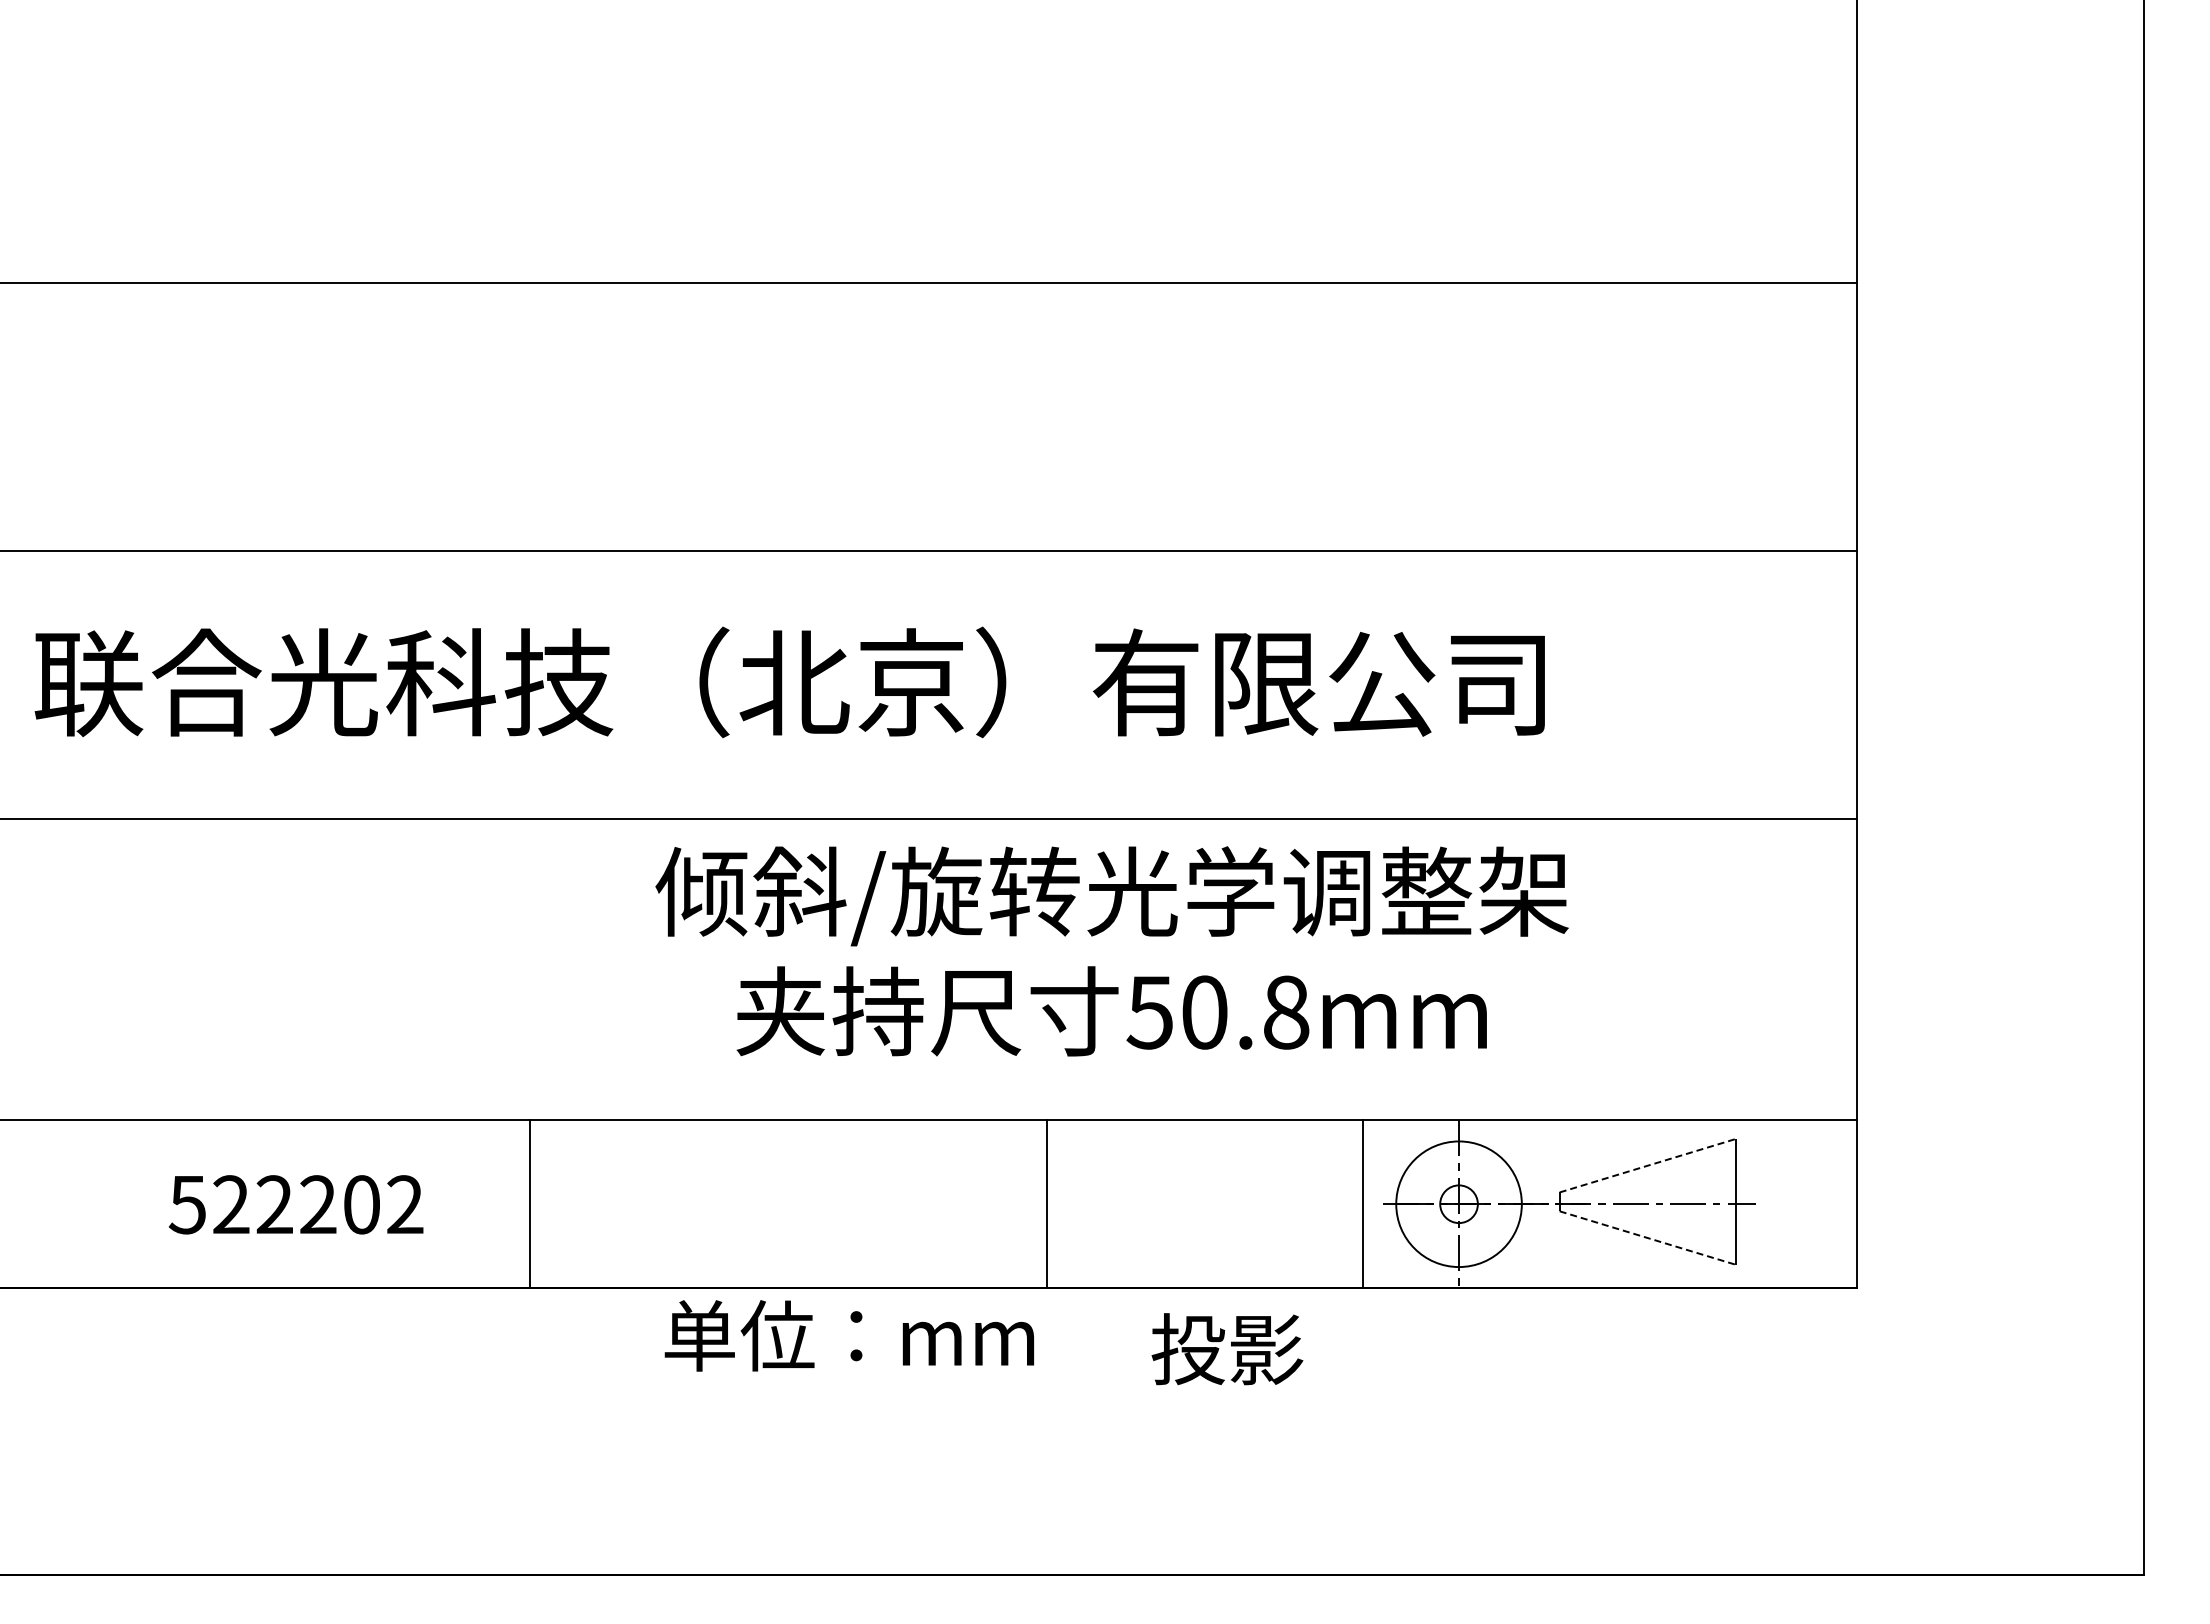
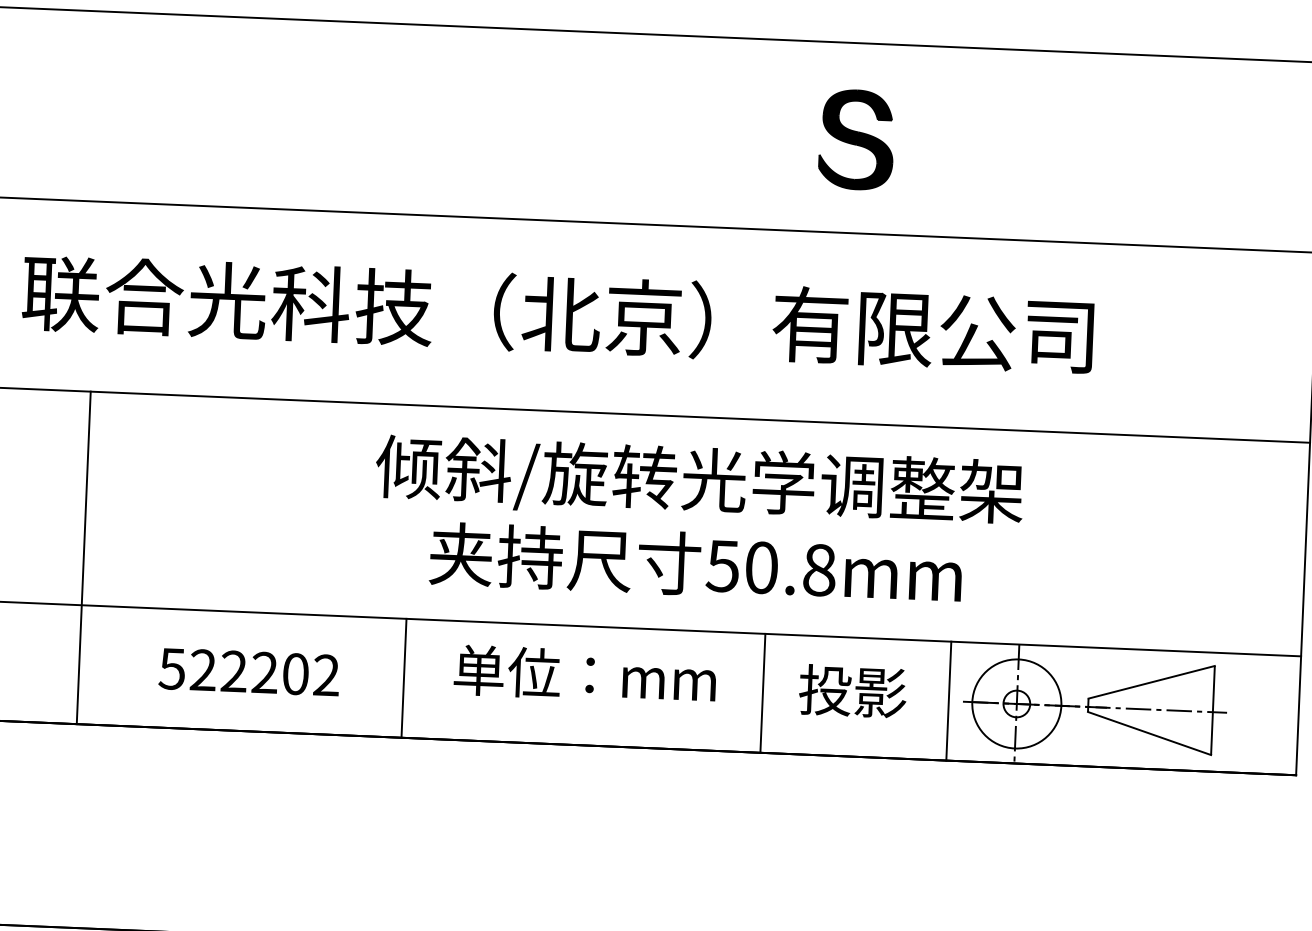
part: (1200, 418) -> (856, 139), added
text: (1111, 951) -> (697, 521), moved
line: (136, 1053) -> (83, 557), added
line: (1647, 1165) -> (1151, 682), dashed -> solid
text: (295, 1204) -> (248, 671), moved
line: (529, 1204) -> (403, 678), moved
line: (1046, 1204) -> (762, 693), moved
line: (1647, 1238) -> (1149, 733), dashed -> solid
text: (848, 1335) -> (584, 674), moved
text: (1227, 1349) -> (852, 691), moved

